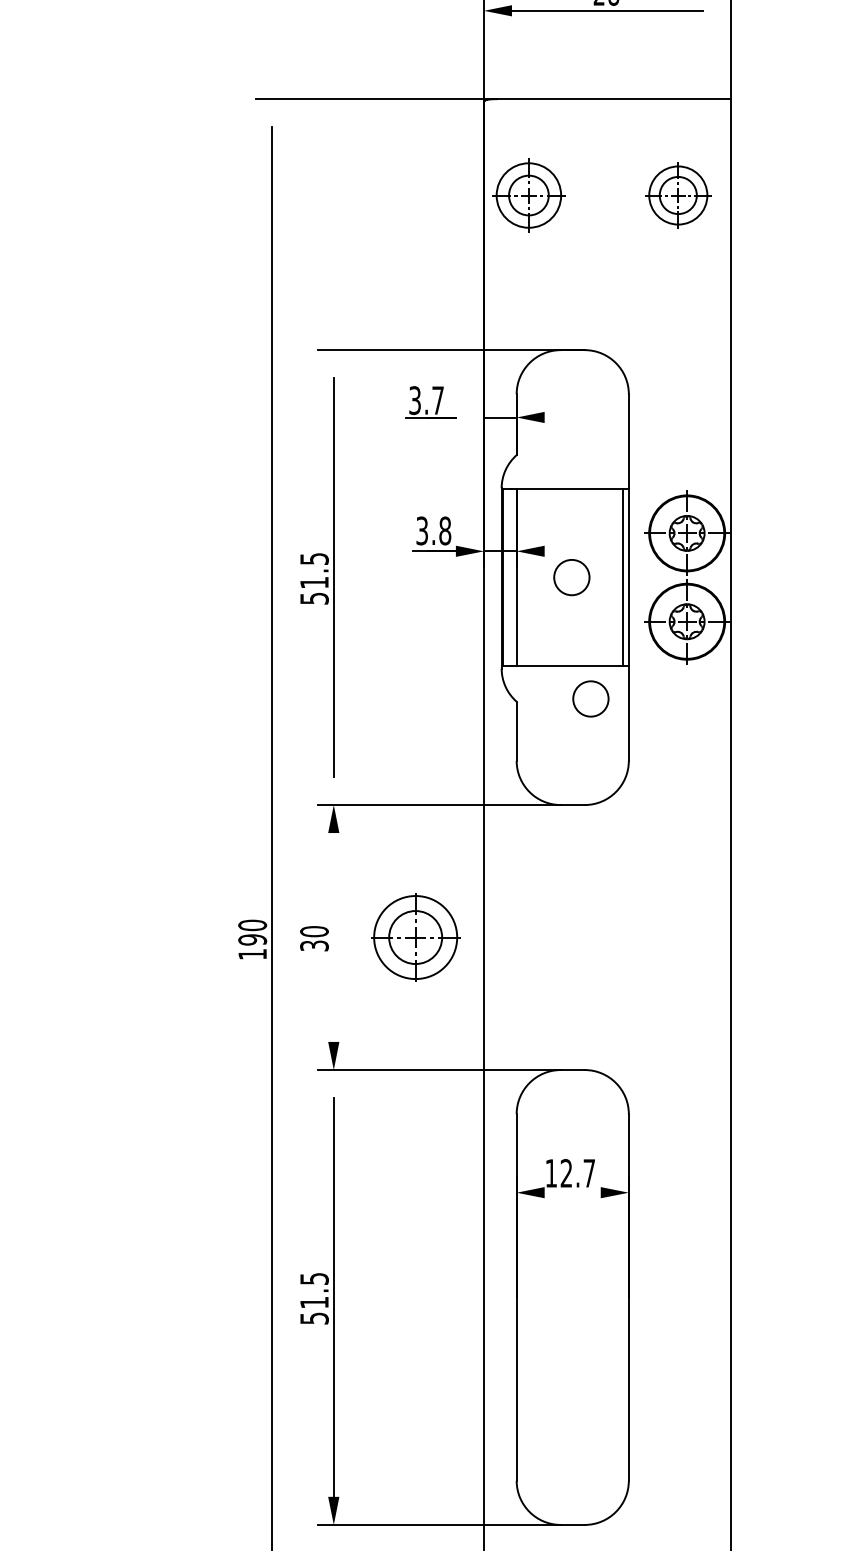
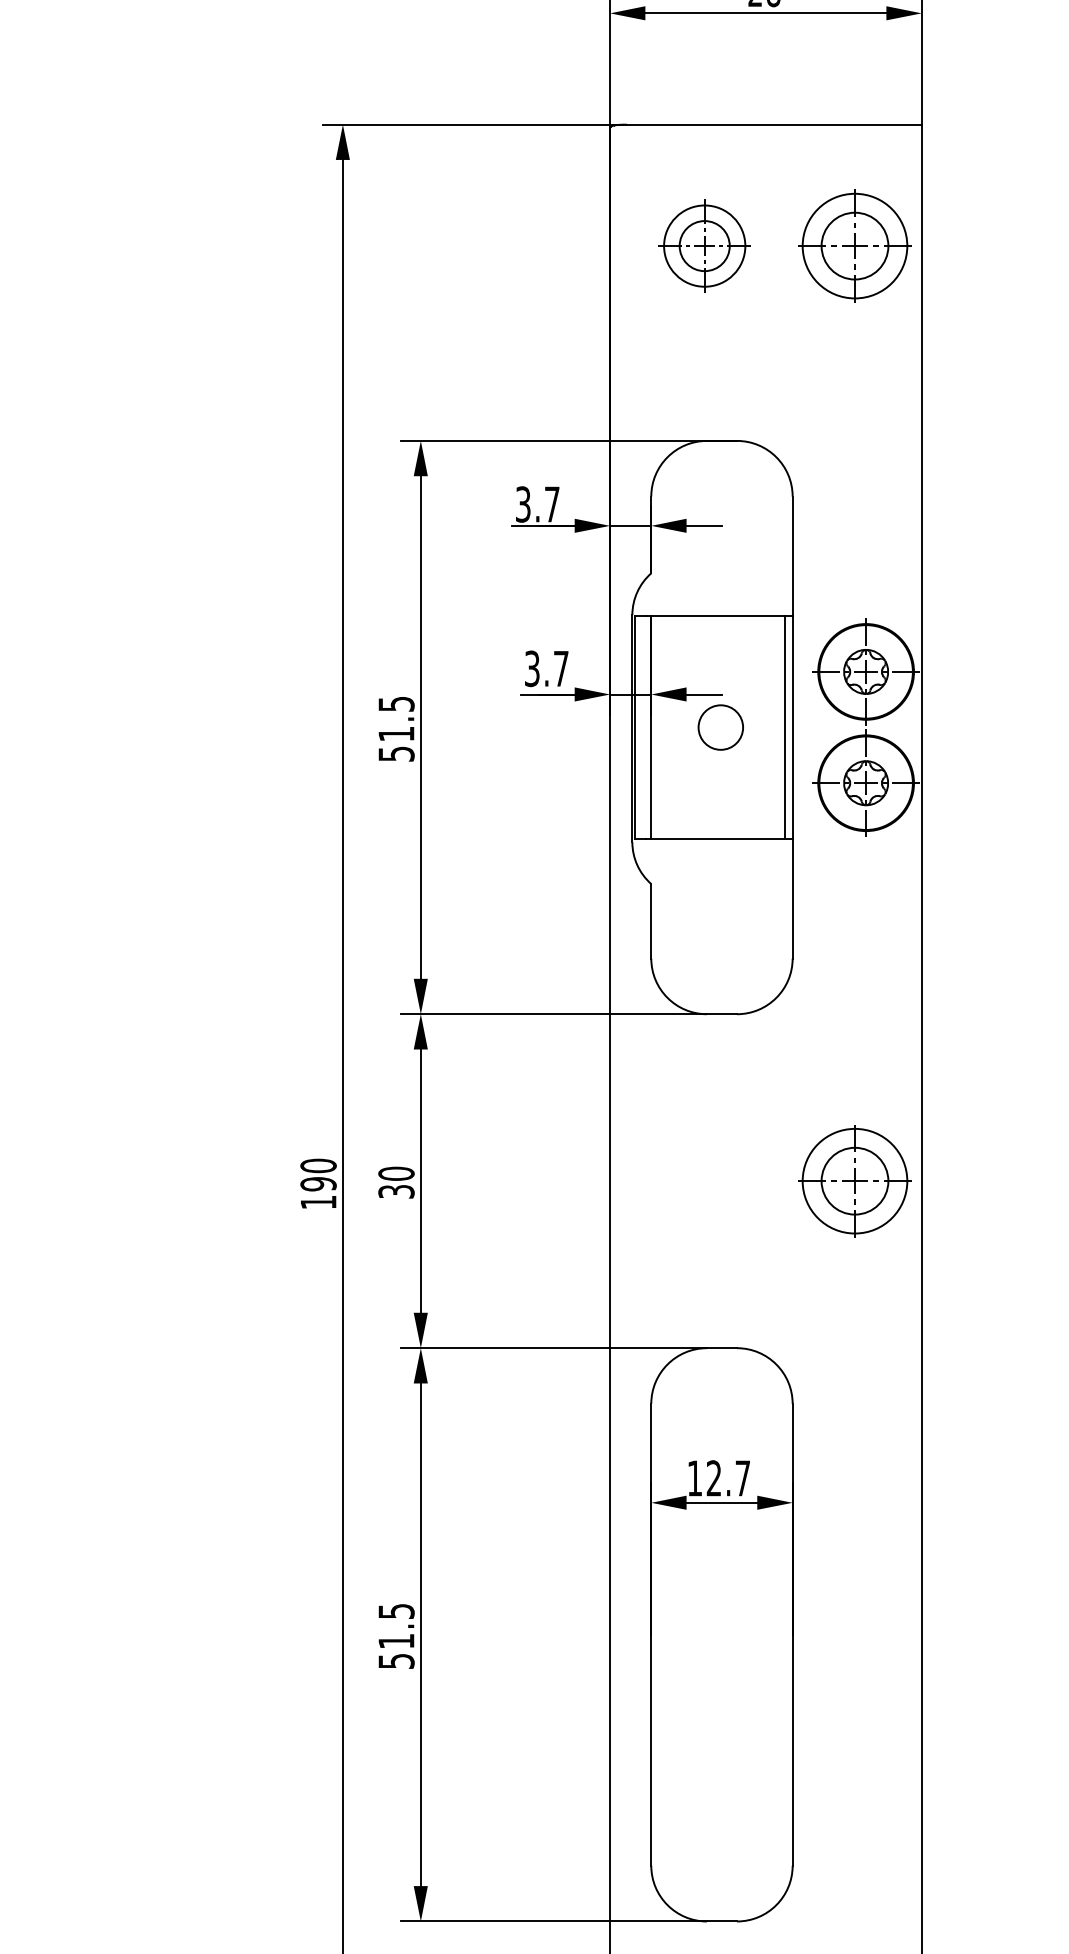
fill: (716, 10) -> (903, 13), added
fill: (271, 112) -> (342, 141), added
part: (528, 195) -> (704, 245), moved
part: (677, 195) -> (854, 245), size x1.43
fill: (333, 364) -> (420, 458), added
fill: (470, 417) -> (592, 525), added
line: (558, 417) -> (703, 525), added
text: (444, 530) -> (560, 668), 3.8 -> 3.7
line: (558, 551) -> (703, 694), added
circle: (590, 698) -> (744, 880), removed
fill: (333, 790) -> (420, 996), added
line: (333, 936) -> (420, 1180), added
part: (415, 937) -> (854, 1181), moved
fill: (333, 1083) -> (420, 1365), added
line: (572, 1192) -> (721, 1502), added

